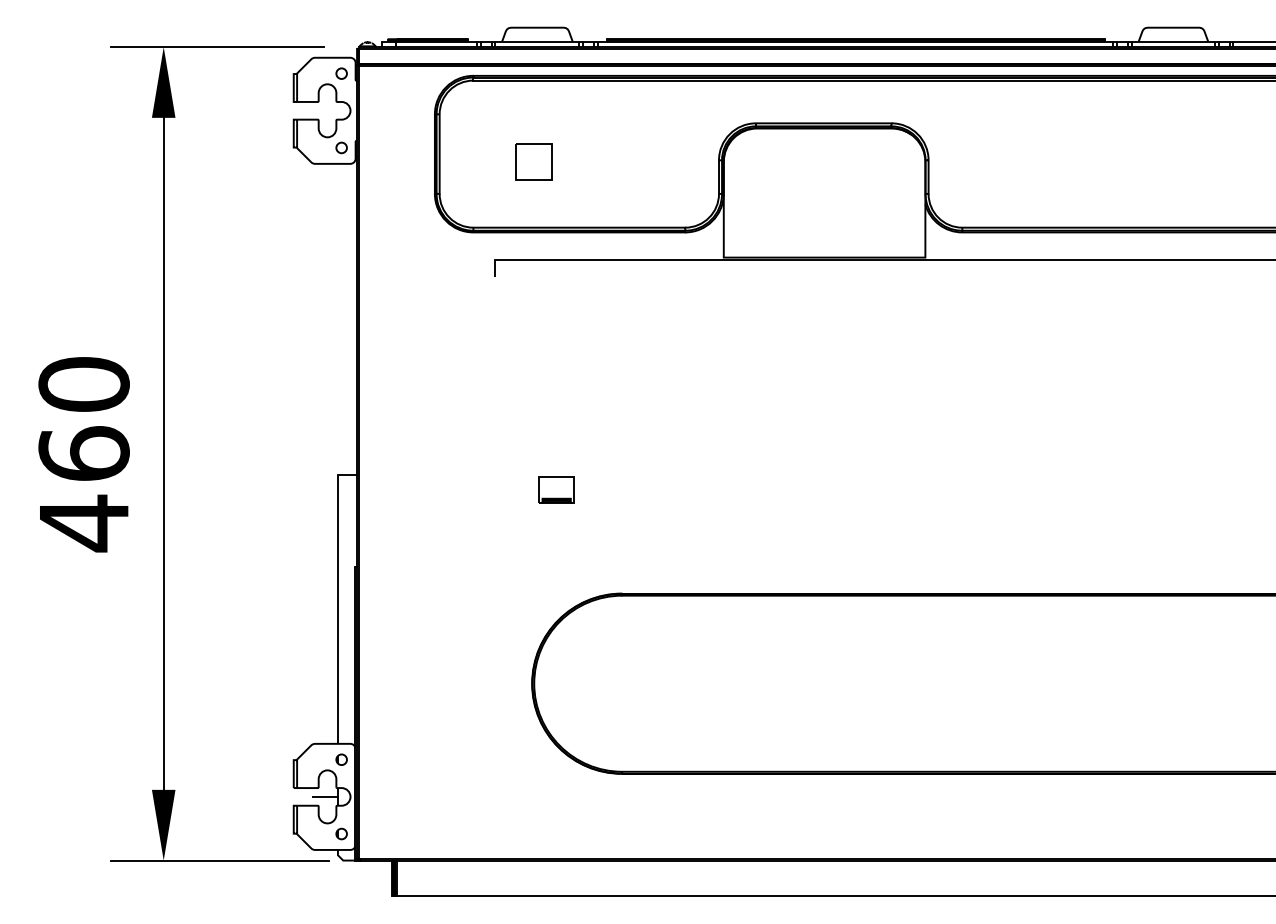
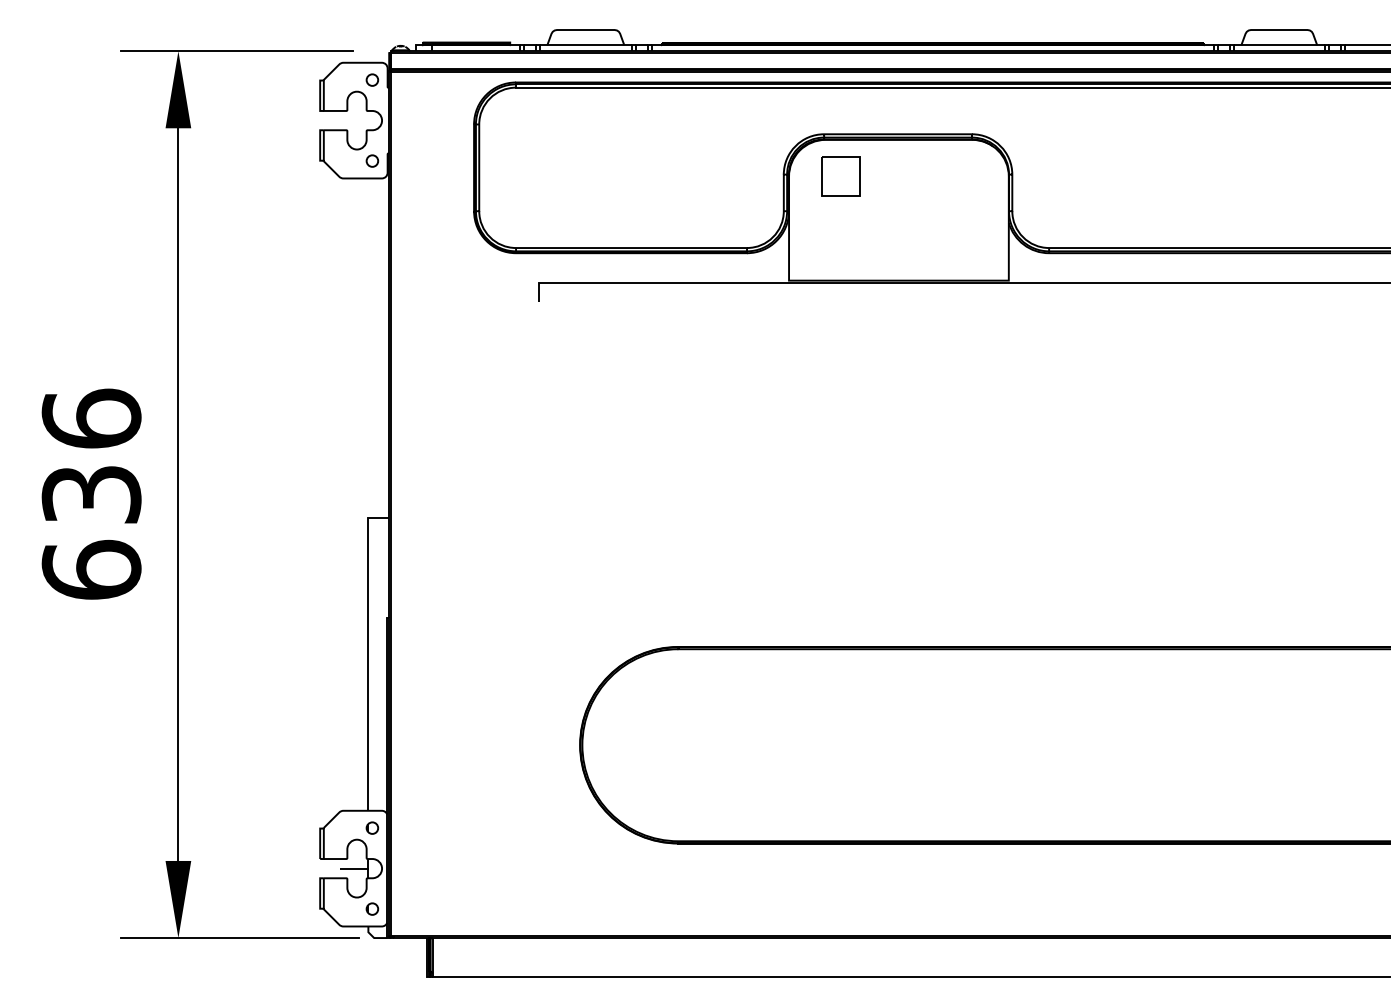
part: (533, 162) -> (840, 176), moved
text: (84, 454) -> (91, 495), 460 -> 636
part: (556, 490) -> (606, 534), removed

